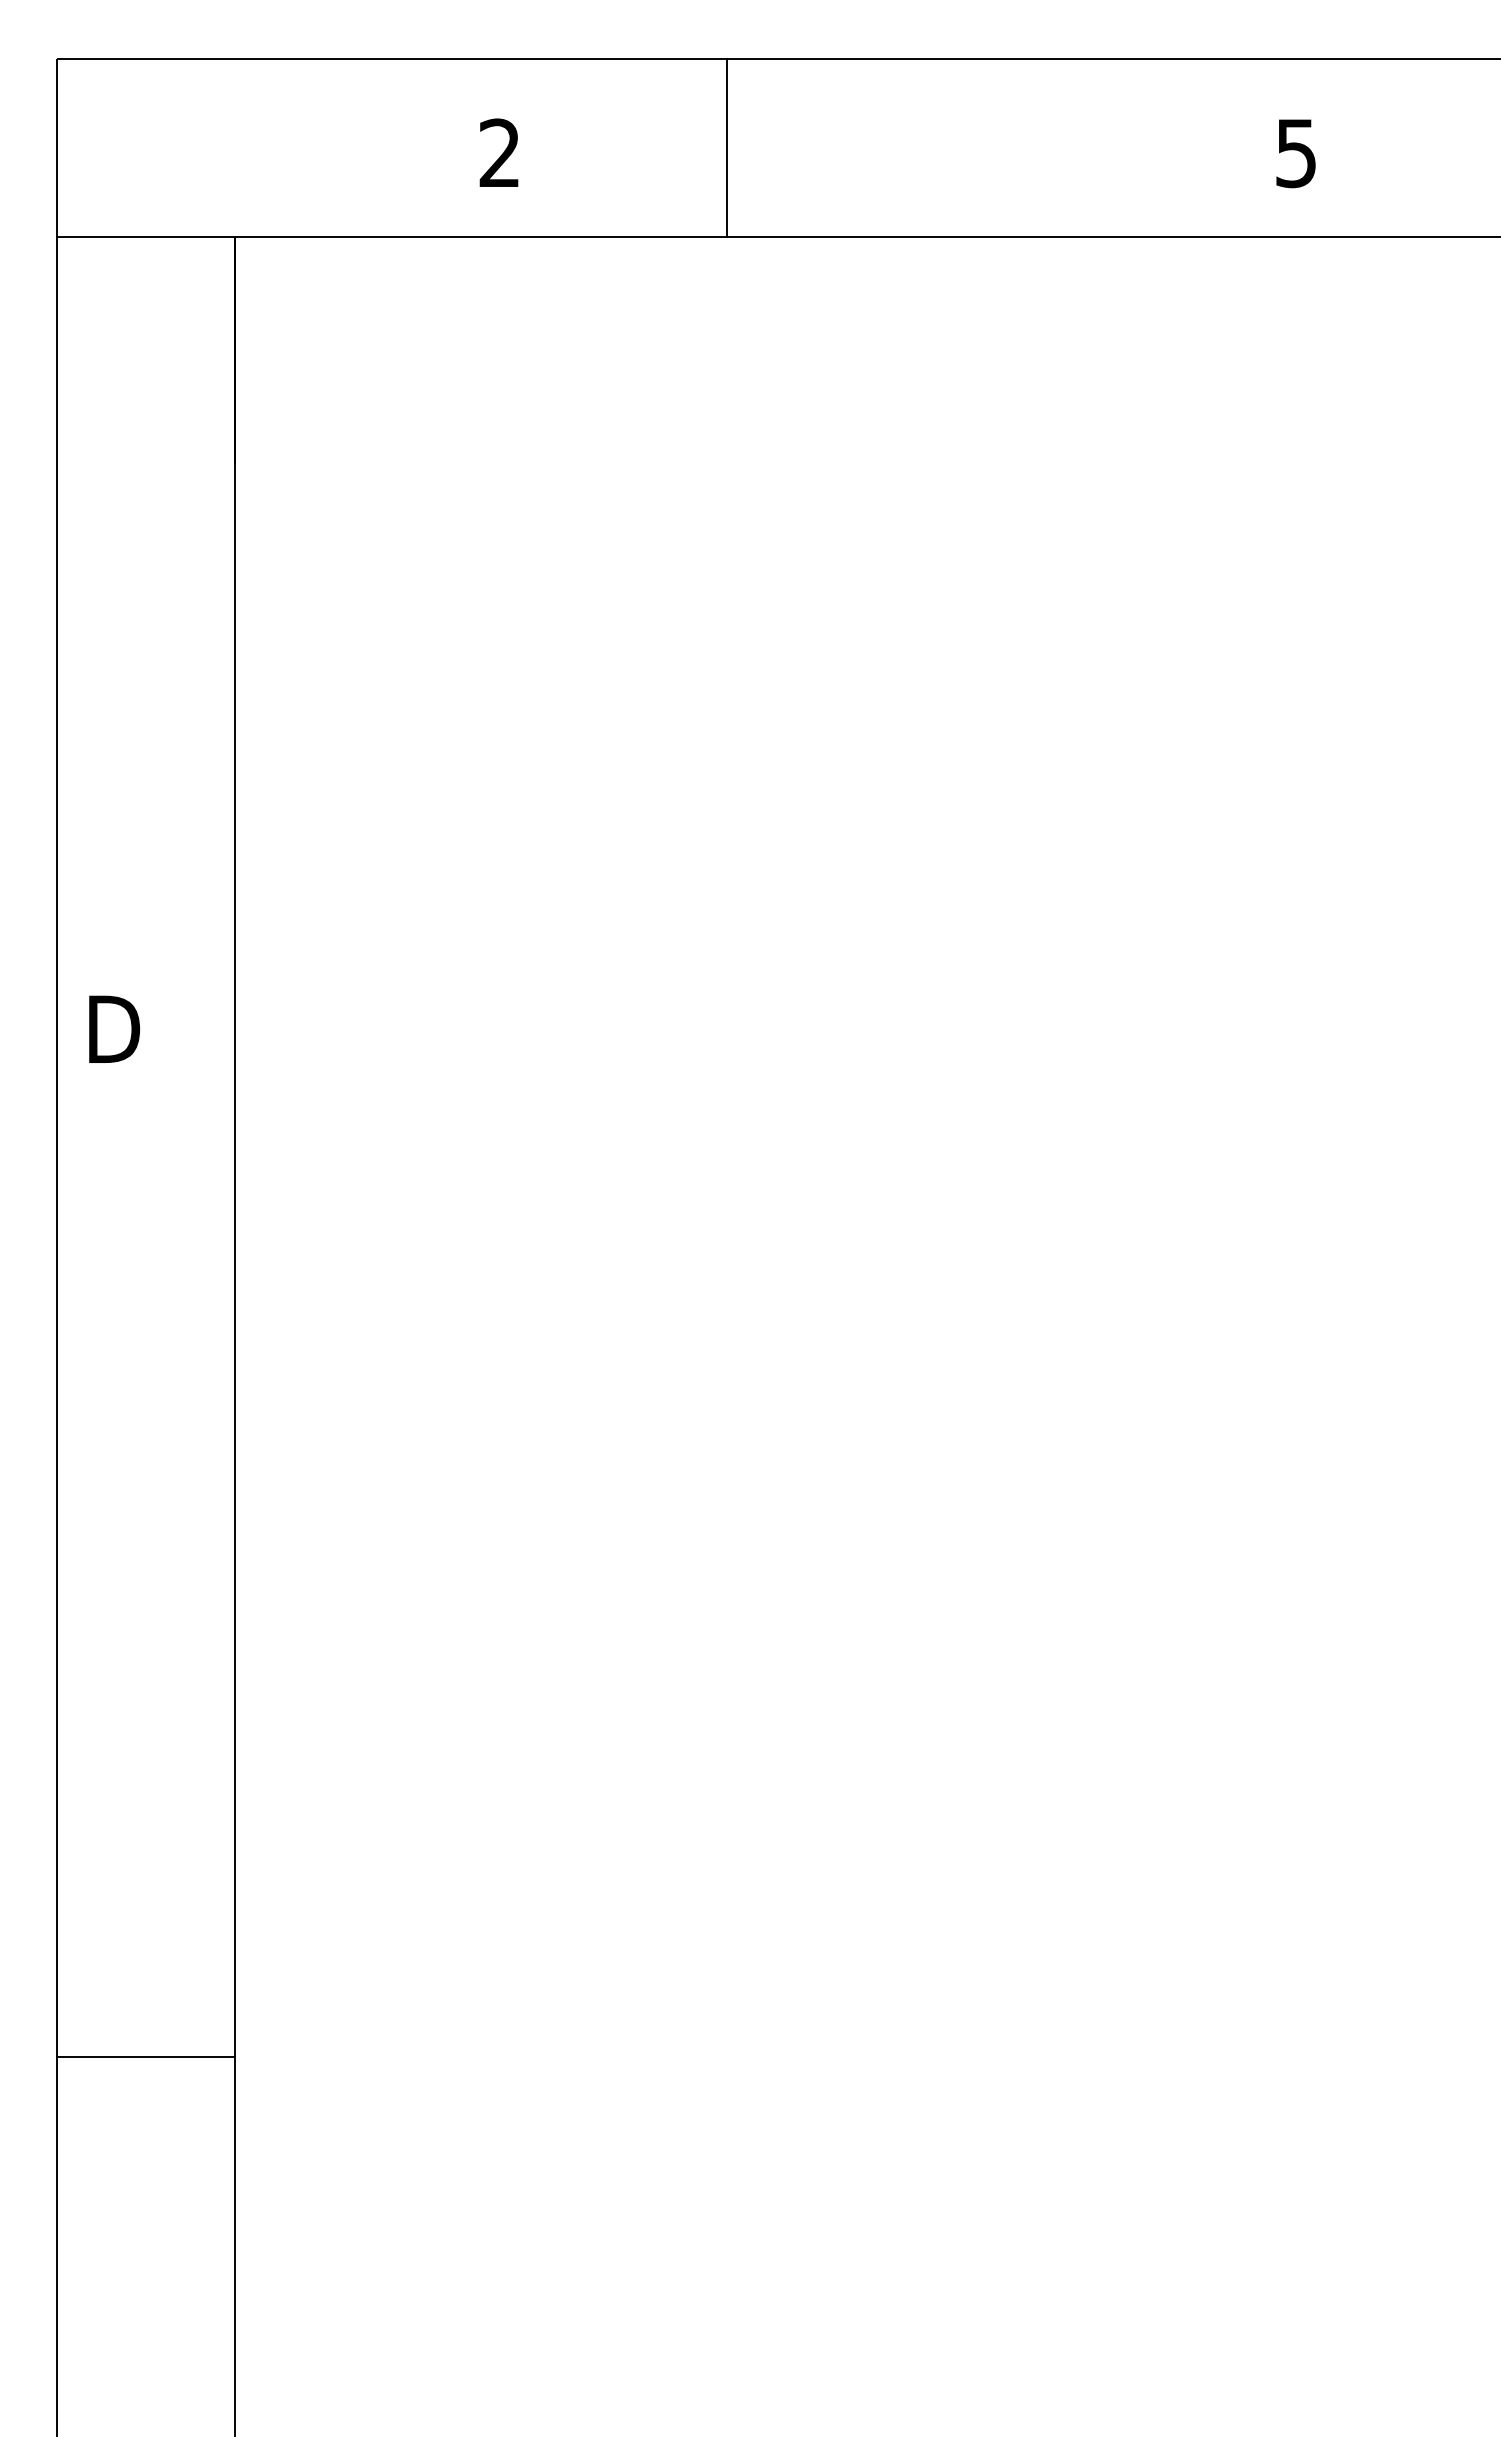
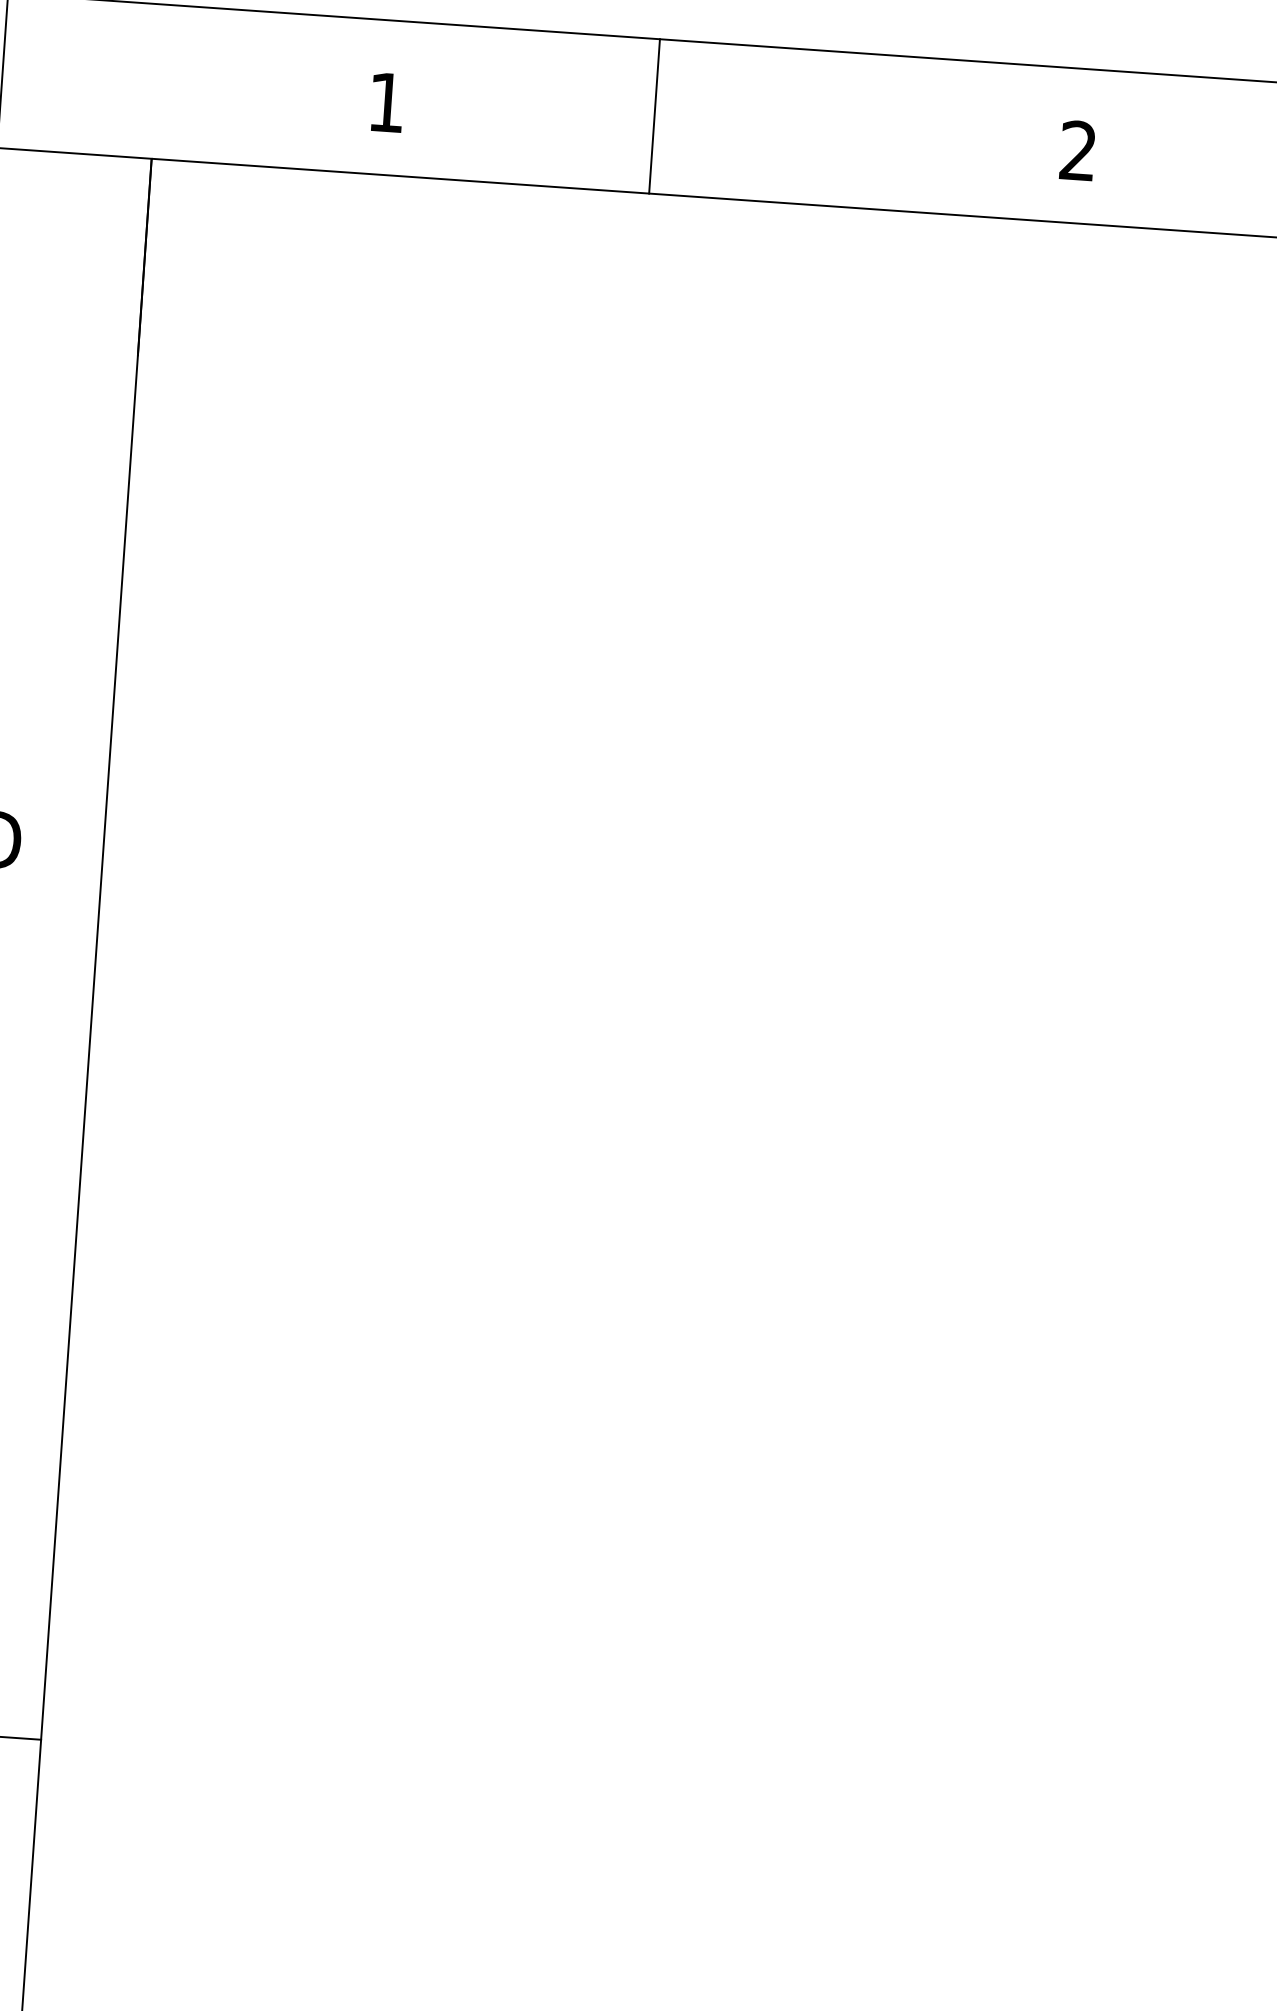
line: (726, 147) -> (654, 116), moved
text: (498, 152) -> (385, 101), 2 -> 1
text: (1295, 153) -> (1077, 151), 5 -> 2

